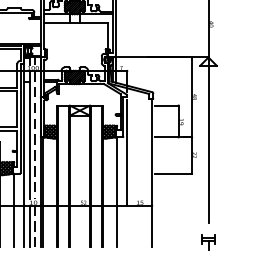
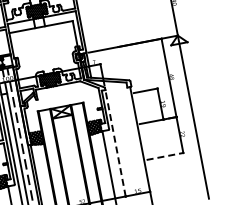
line: (127, 152) -> (116, 144), solid -> dashed
line: (173, 173) -> (165, 156), solid -> dashed

